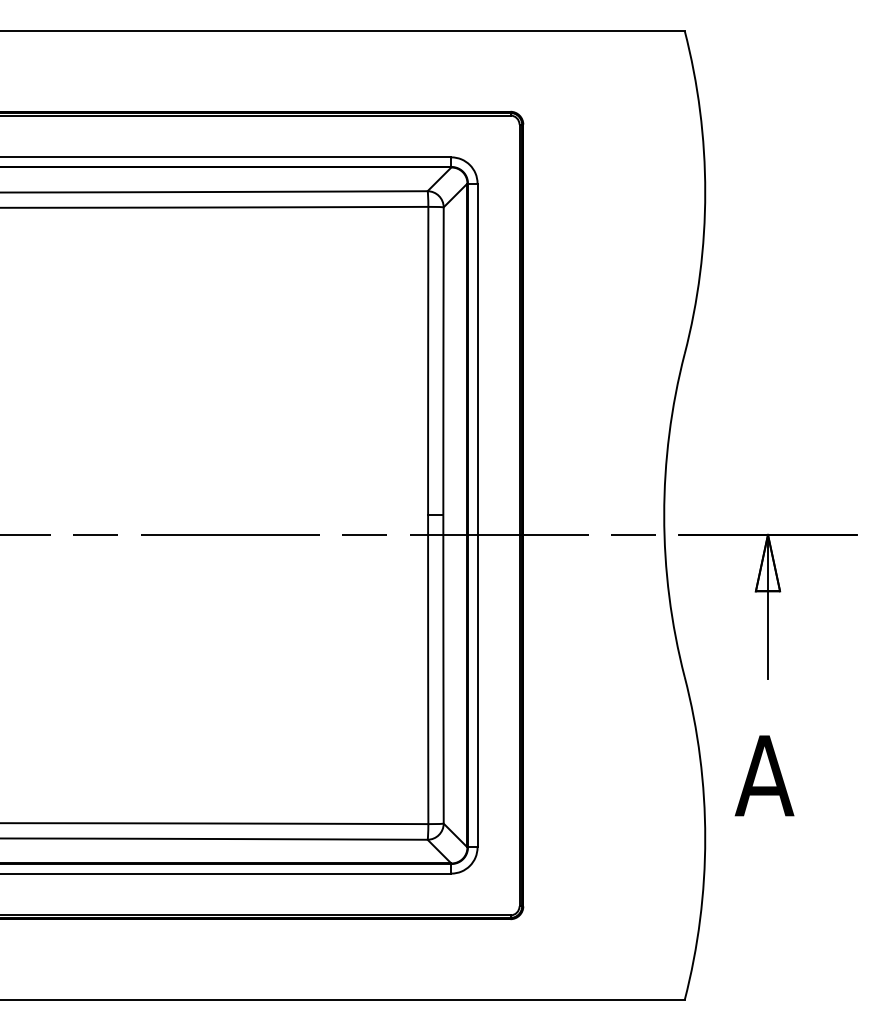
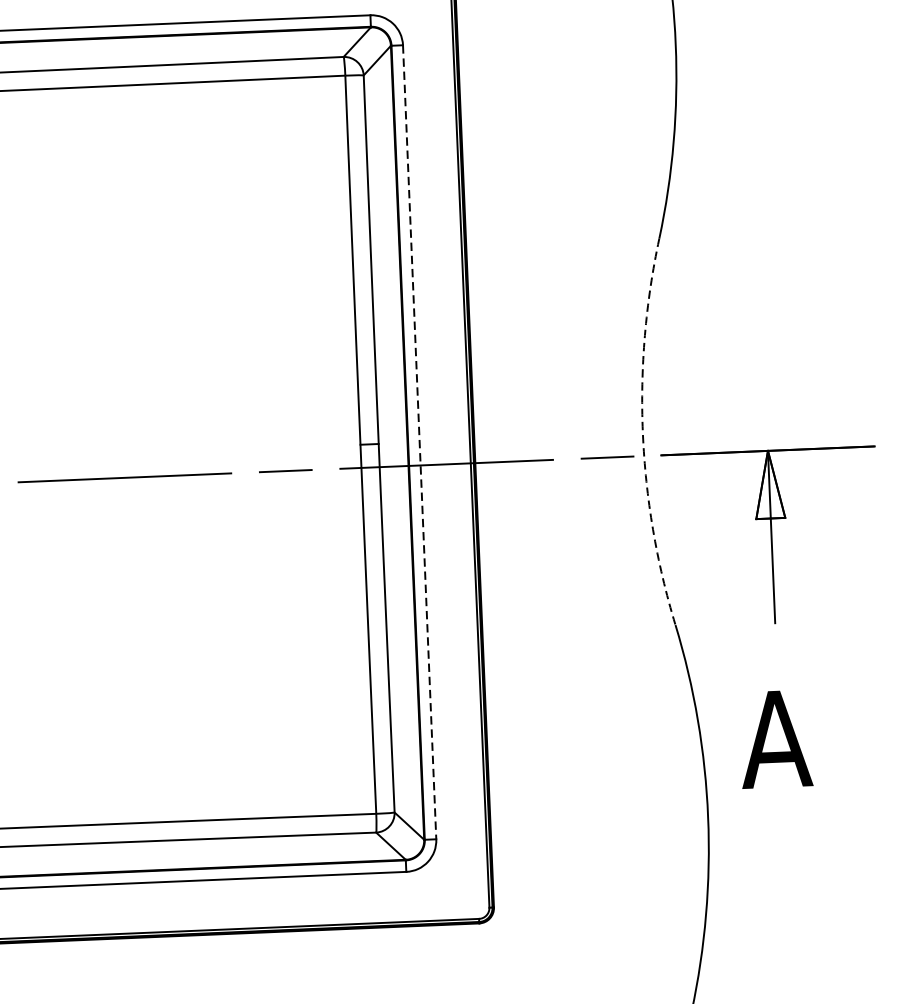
line: (477, 515) -> (419, 442), solid -> dashed
arc: (664, 515) -> (643, 432), solid -> dashed

